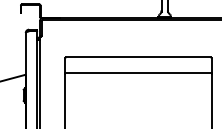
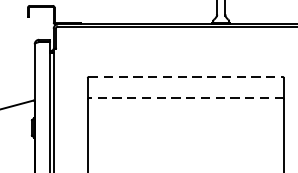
line: (138, 57) -> (185, 77), solid -> dashed
line: (137, 73) -> (184, 98), solid -> dashed

